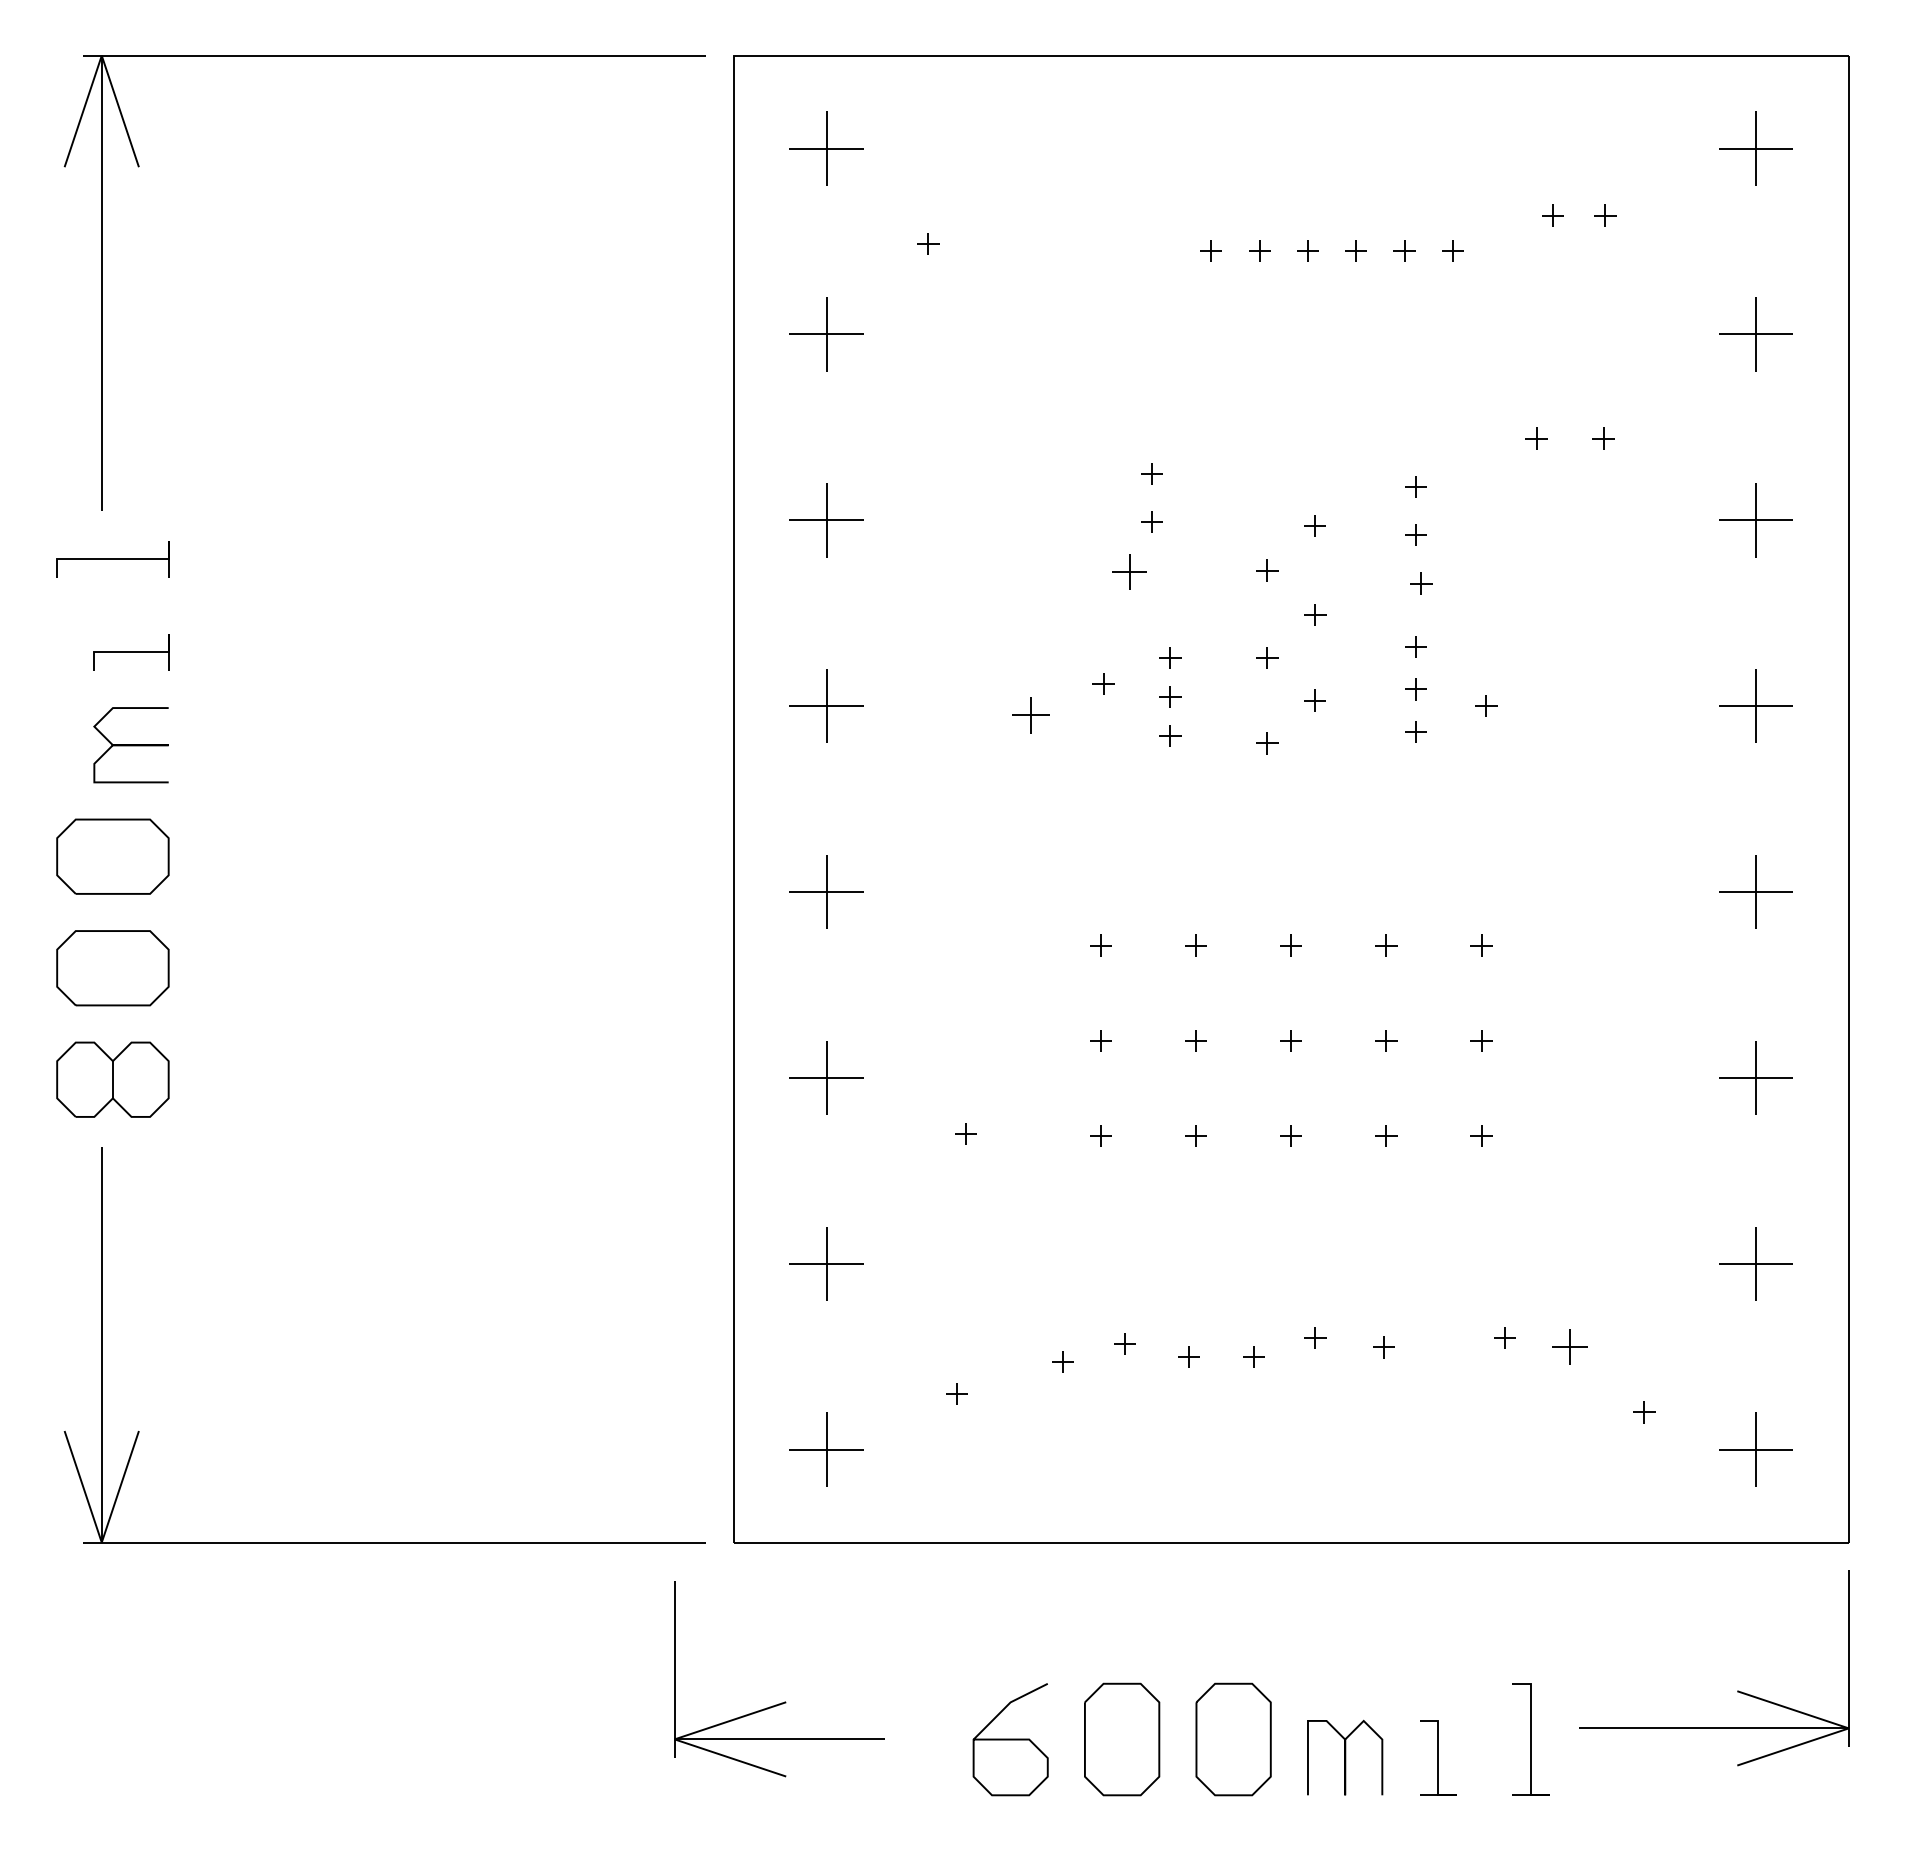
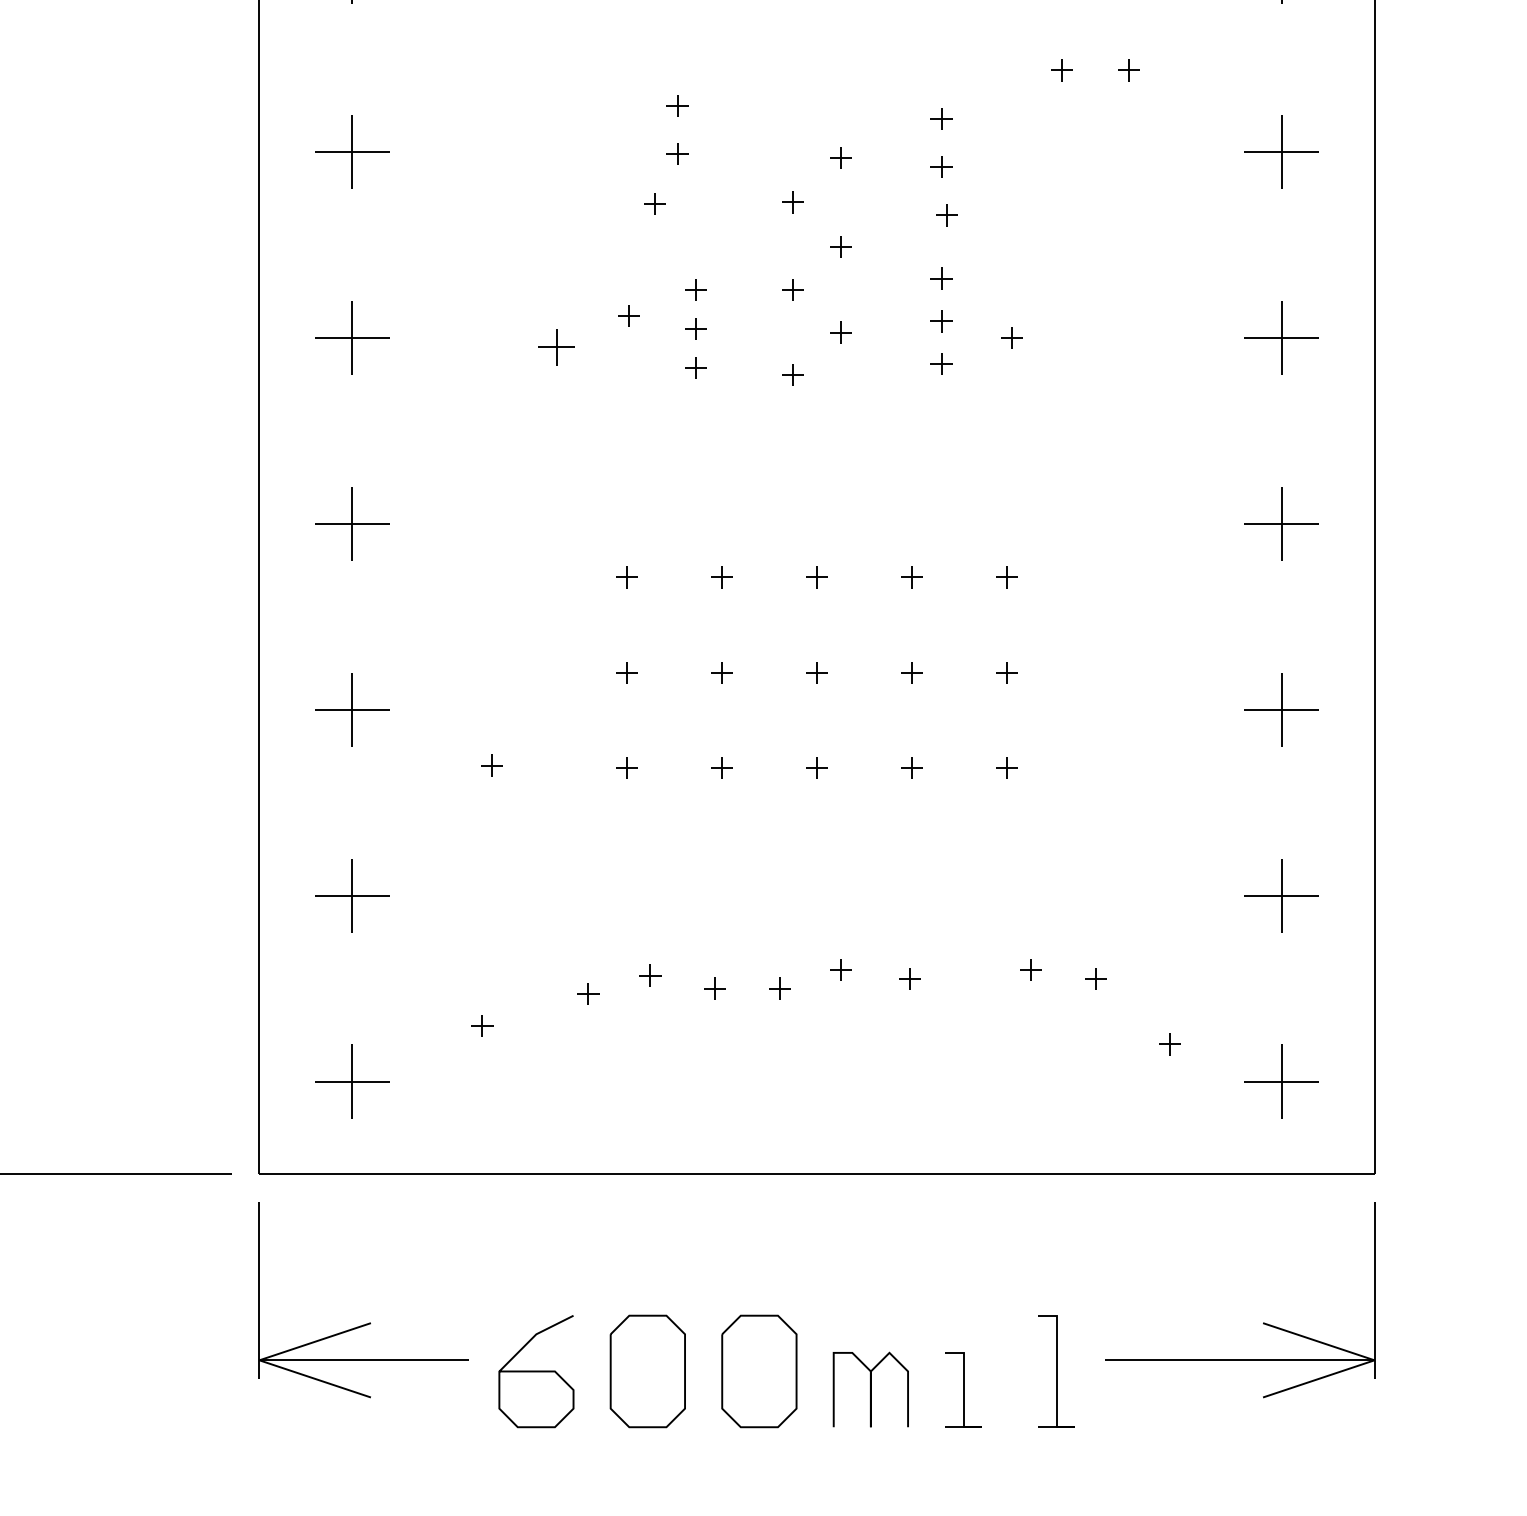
part: (1129, 572) -> (655, 204), size x0.62
part: (1569, 1347) -> (1095, 979), size x0.62
part: (784, 1701) -> (369, 1322), moved

